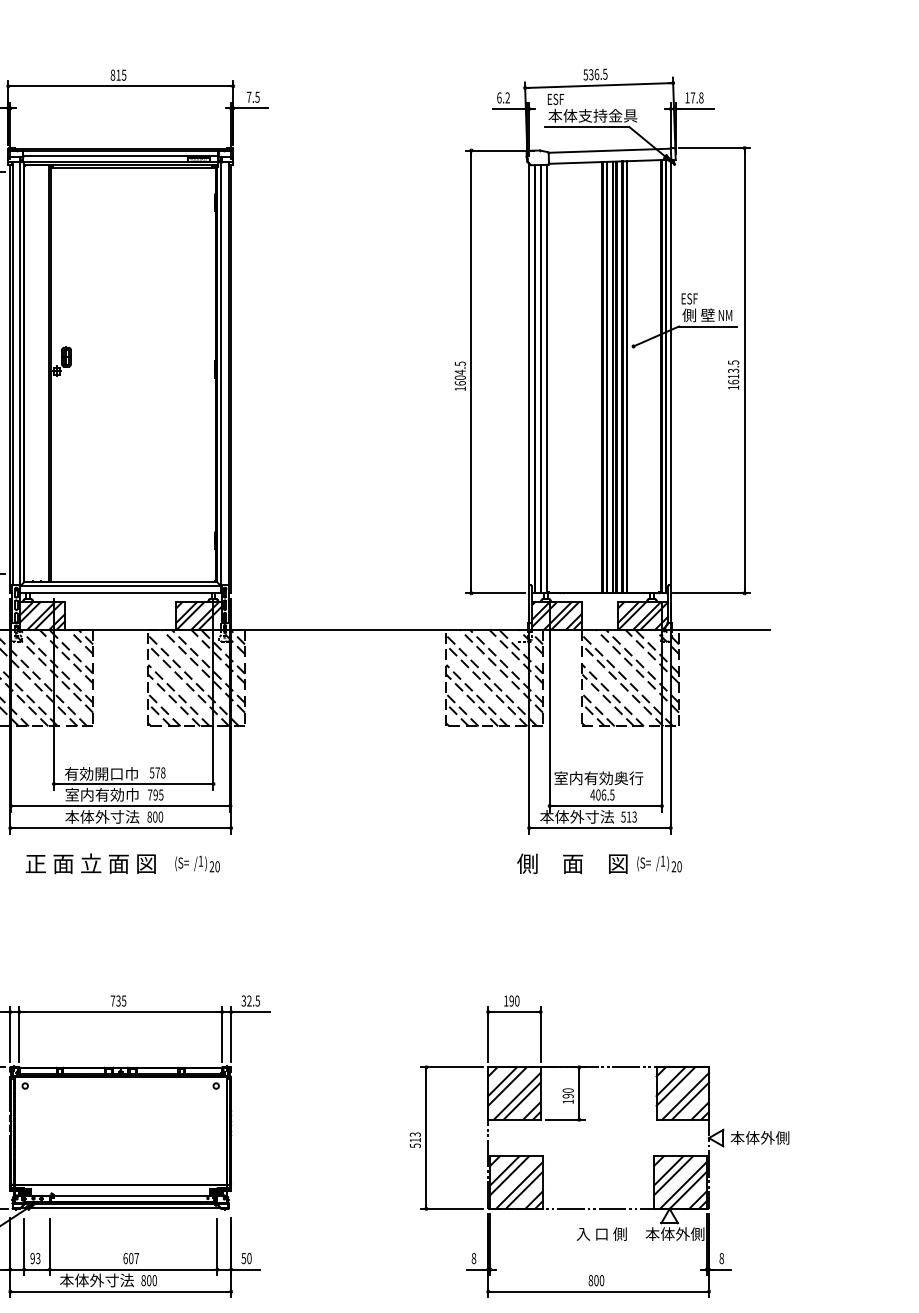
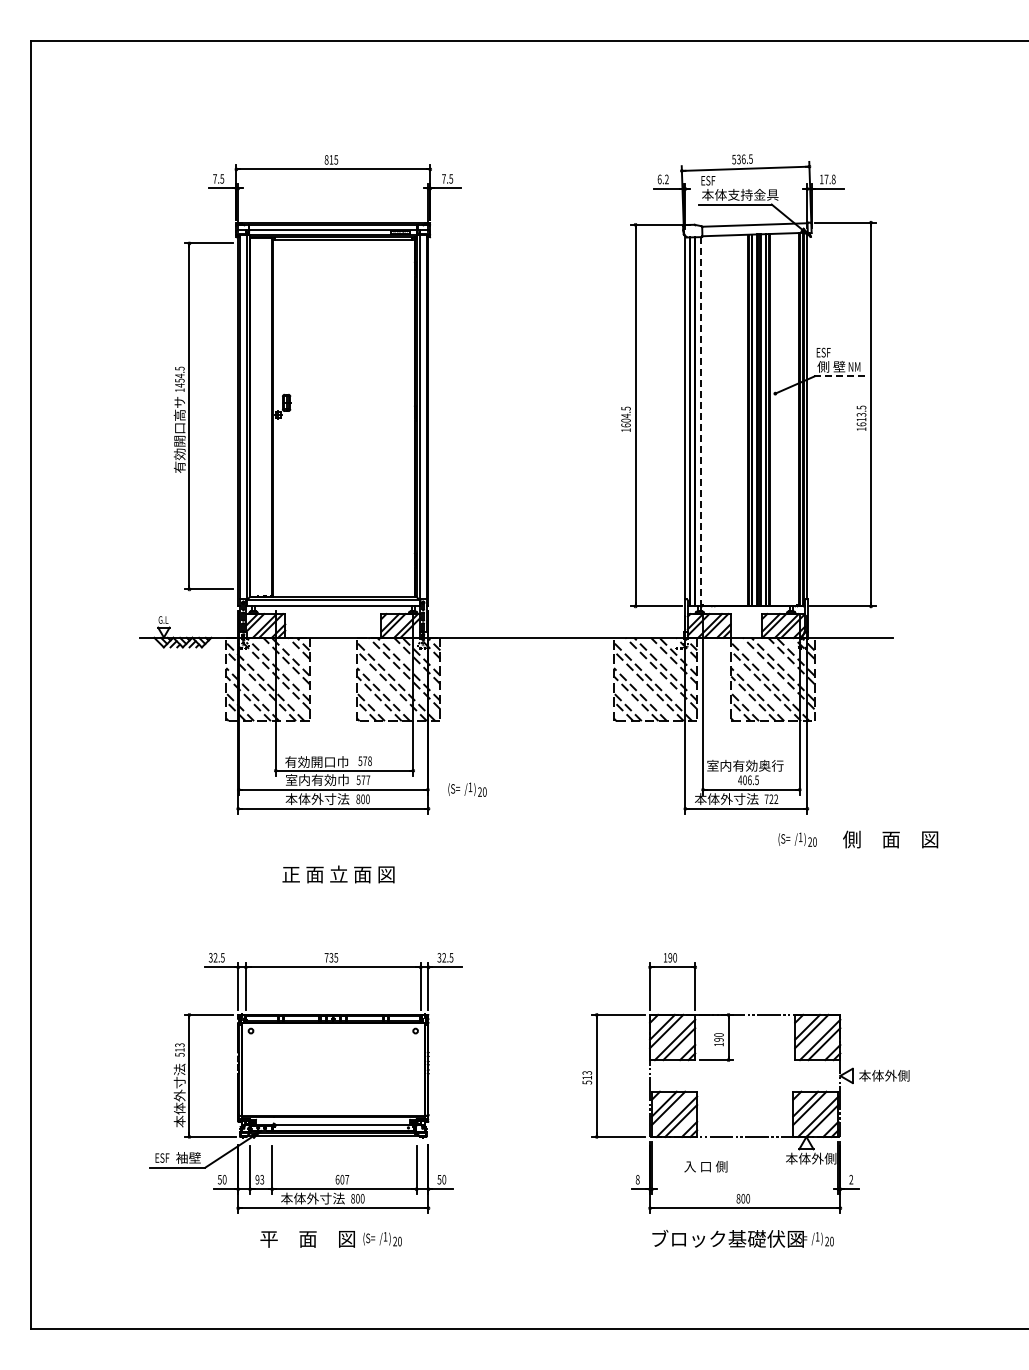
line: (709, 326) -> (840, 376), solid -> dashed
line: (546, 378) -> (700, 421), solid -> dashed
text: (155, 795) -> (363, 780), 795 -> 577
text: (629, 817) -> (771, 799), 513 -> 722
text: (90, 863) -> (338, 874), moved
text: (197, 863) -> (467, 789), moved
text: (572, 863) -> (890, 839), moved
text: (601, 1233) -> (705, 1166), moved
text: (721, 1258) -> (851, 1179), 8 -> 2

